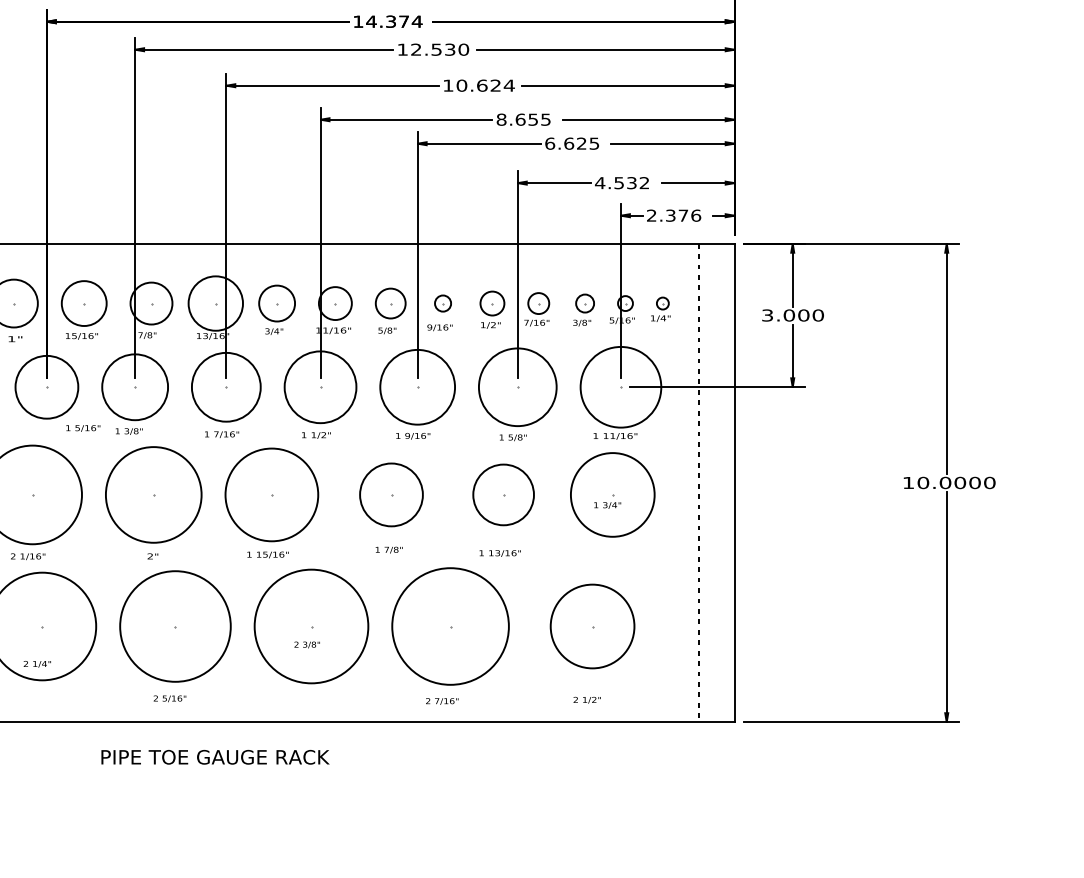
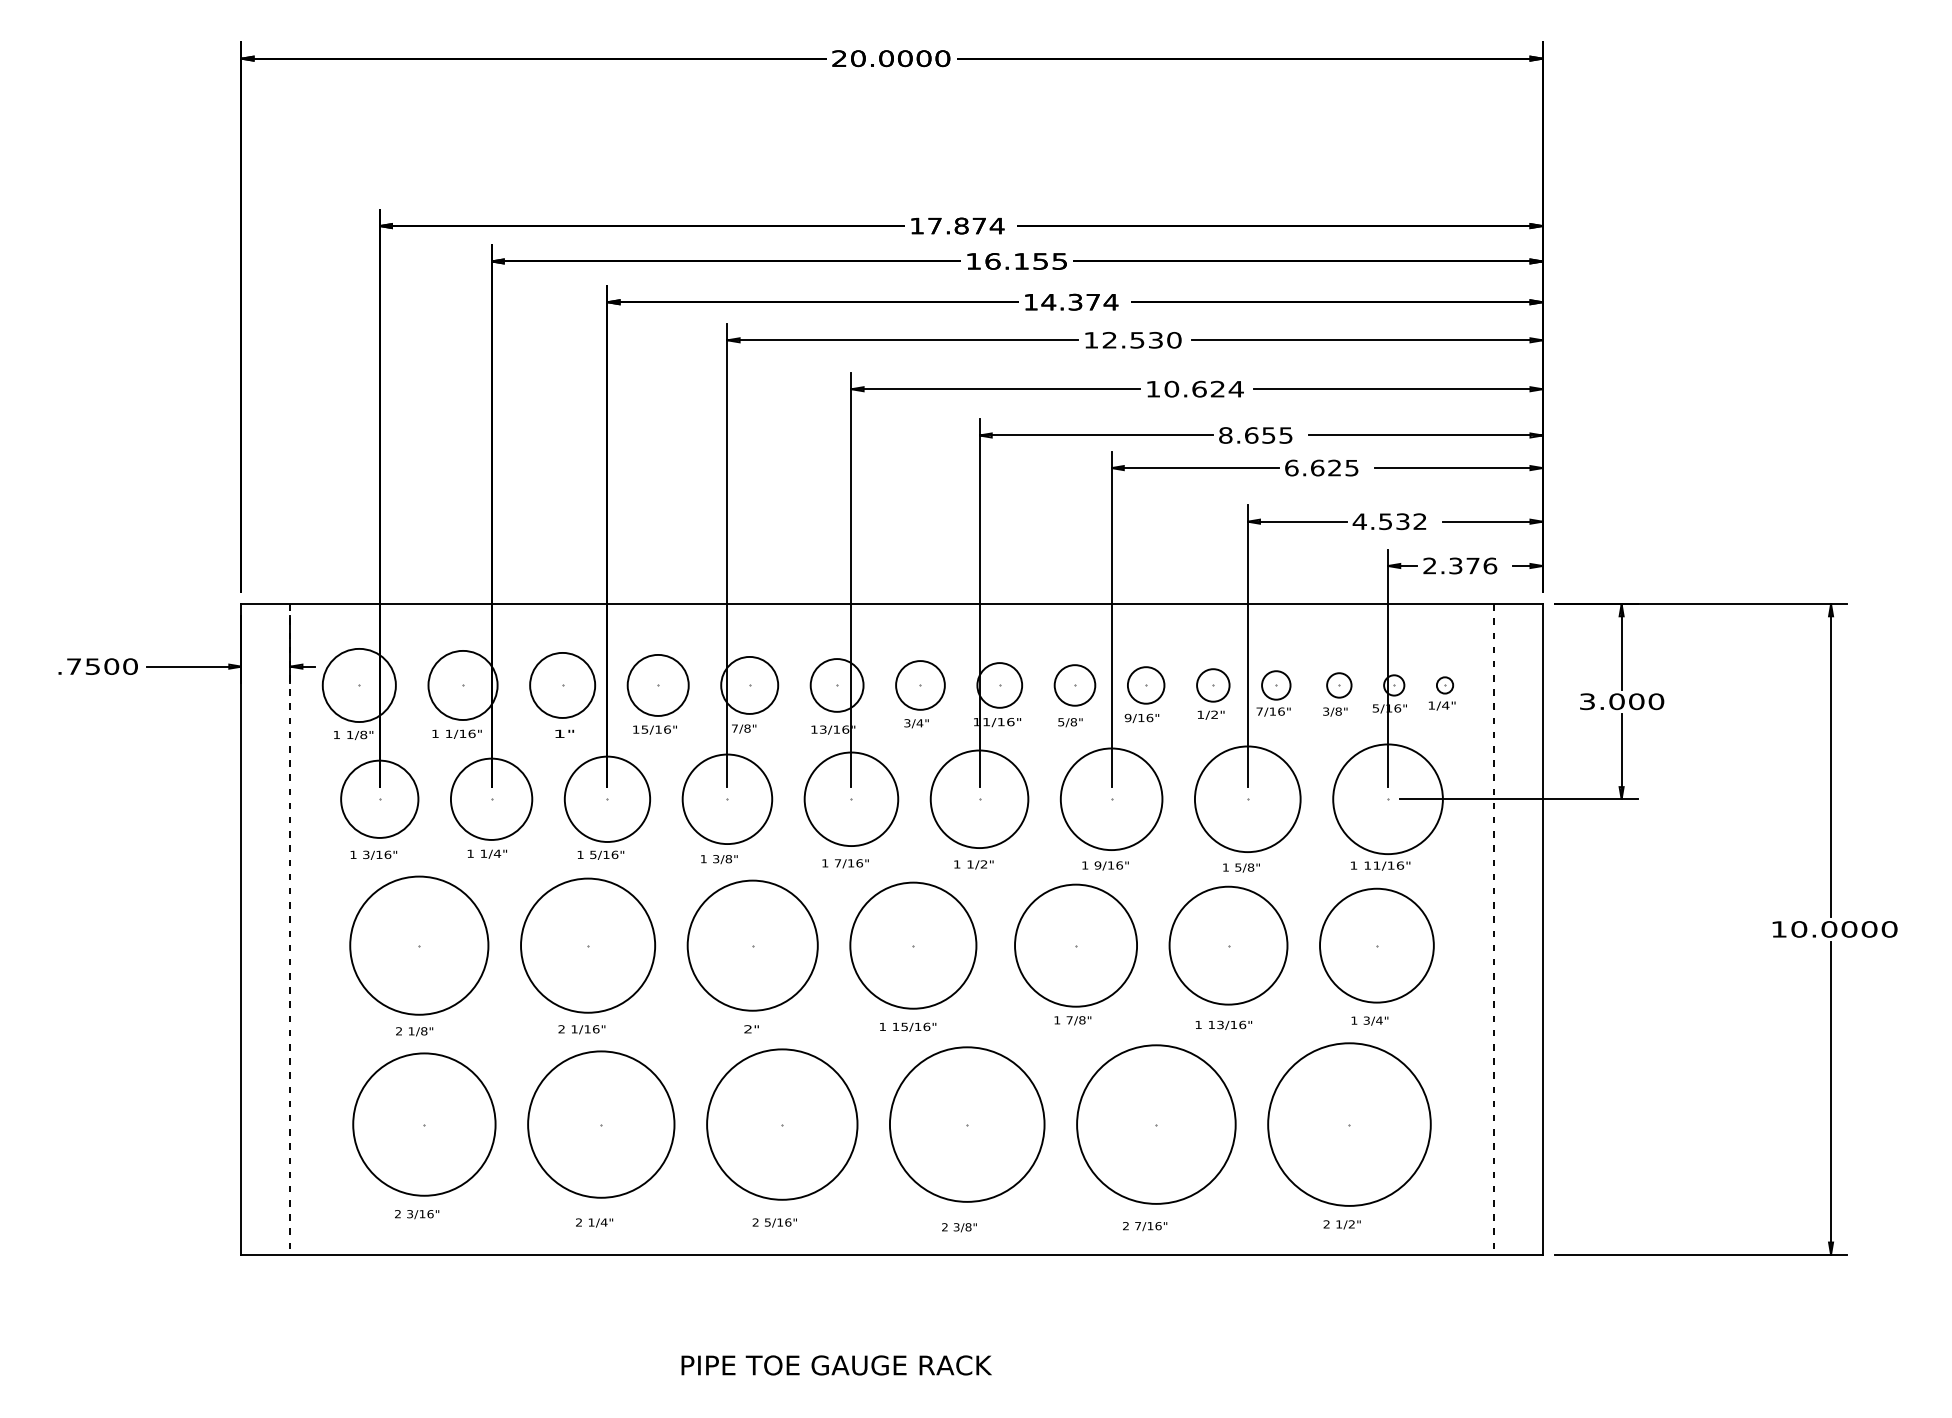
circle: (215, 303) -> (836, 685), size x0.71
circle: (442, 303) -> (1145, 685), size x1.67
text: (82, 427) -> (600, 854), moved
circle: (391, 494) -> (1076, 945), size x1.43
circle: (503, 494) -> (1228, 945), size x1.43
text: (607, 505) -> (1369, 1020), moved
circle: (592, 626) -> (1349, 1124), size x1.43
text: (307, 644) -> (959, 1227), moved
text: (37, 663) -> (594, 1222), moved
text: (215, 757) -> (836, 1365), moved

